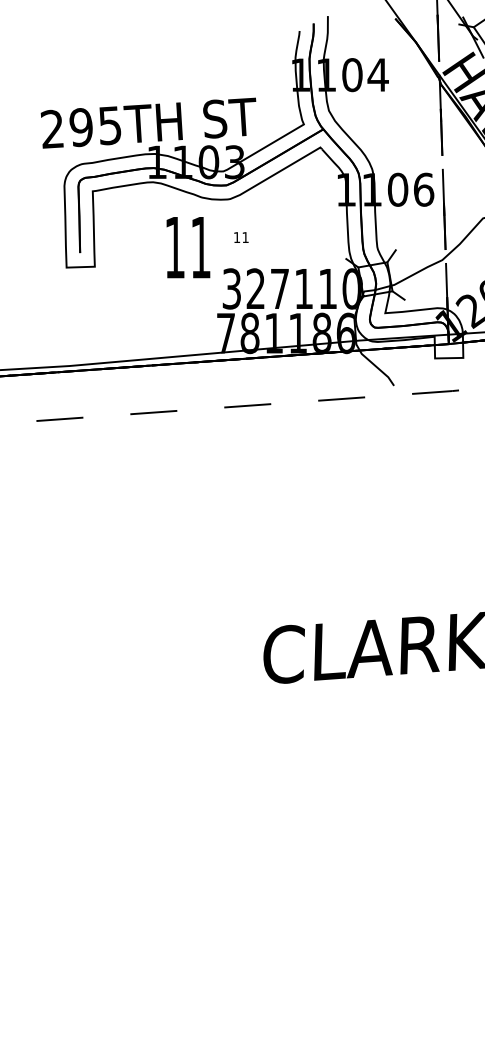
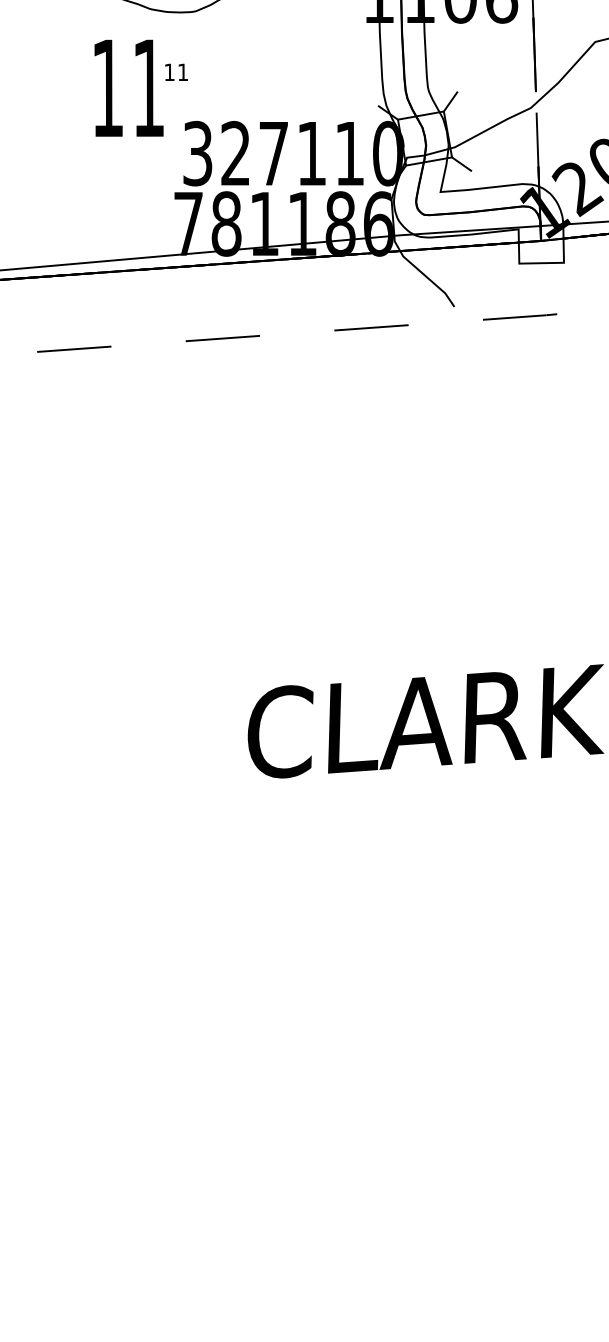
text: (241, 237) -> (176, 72), moved

